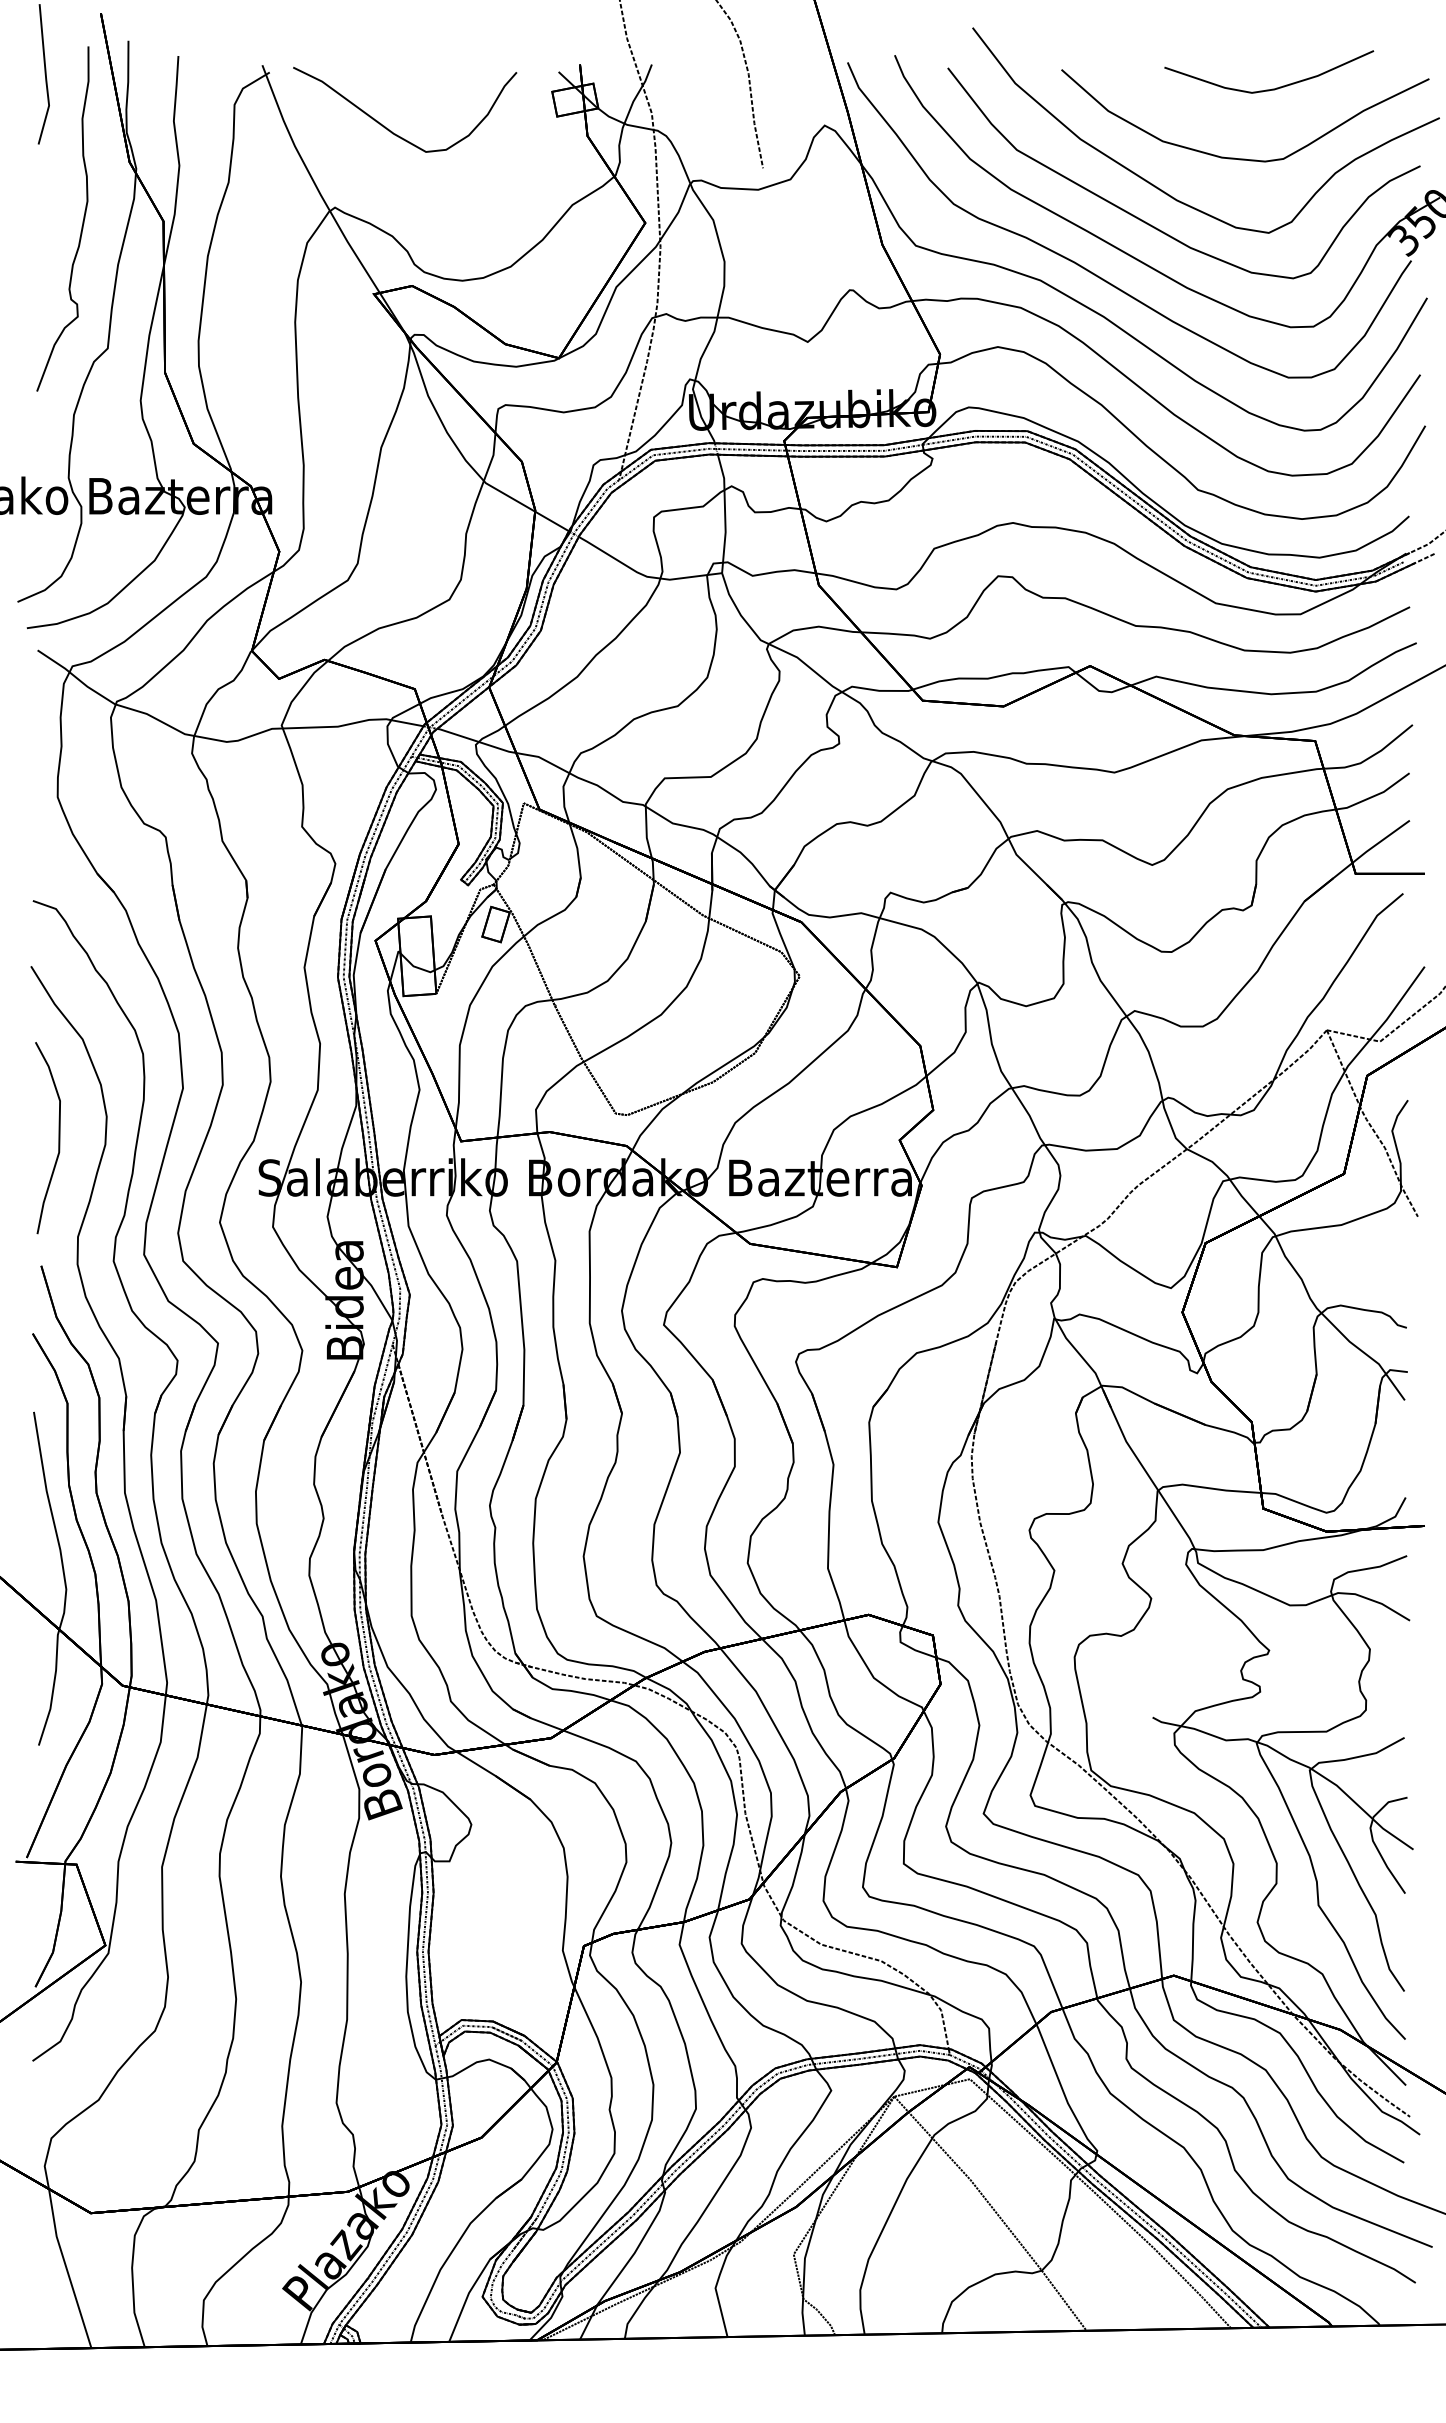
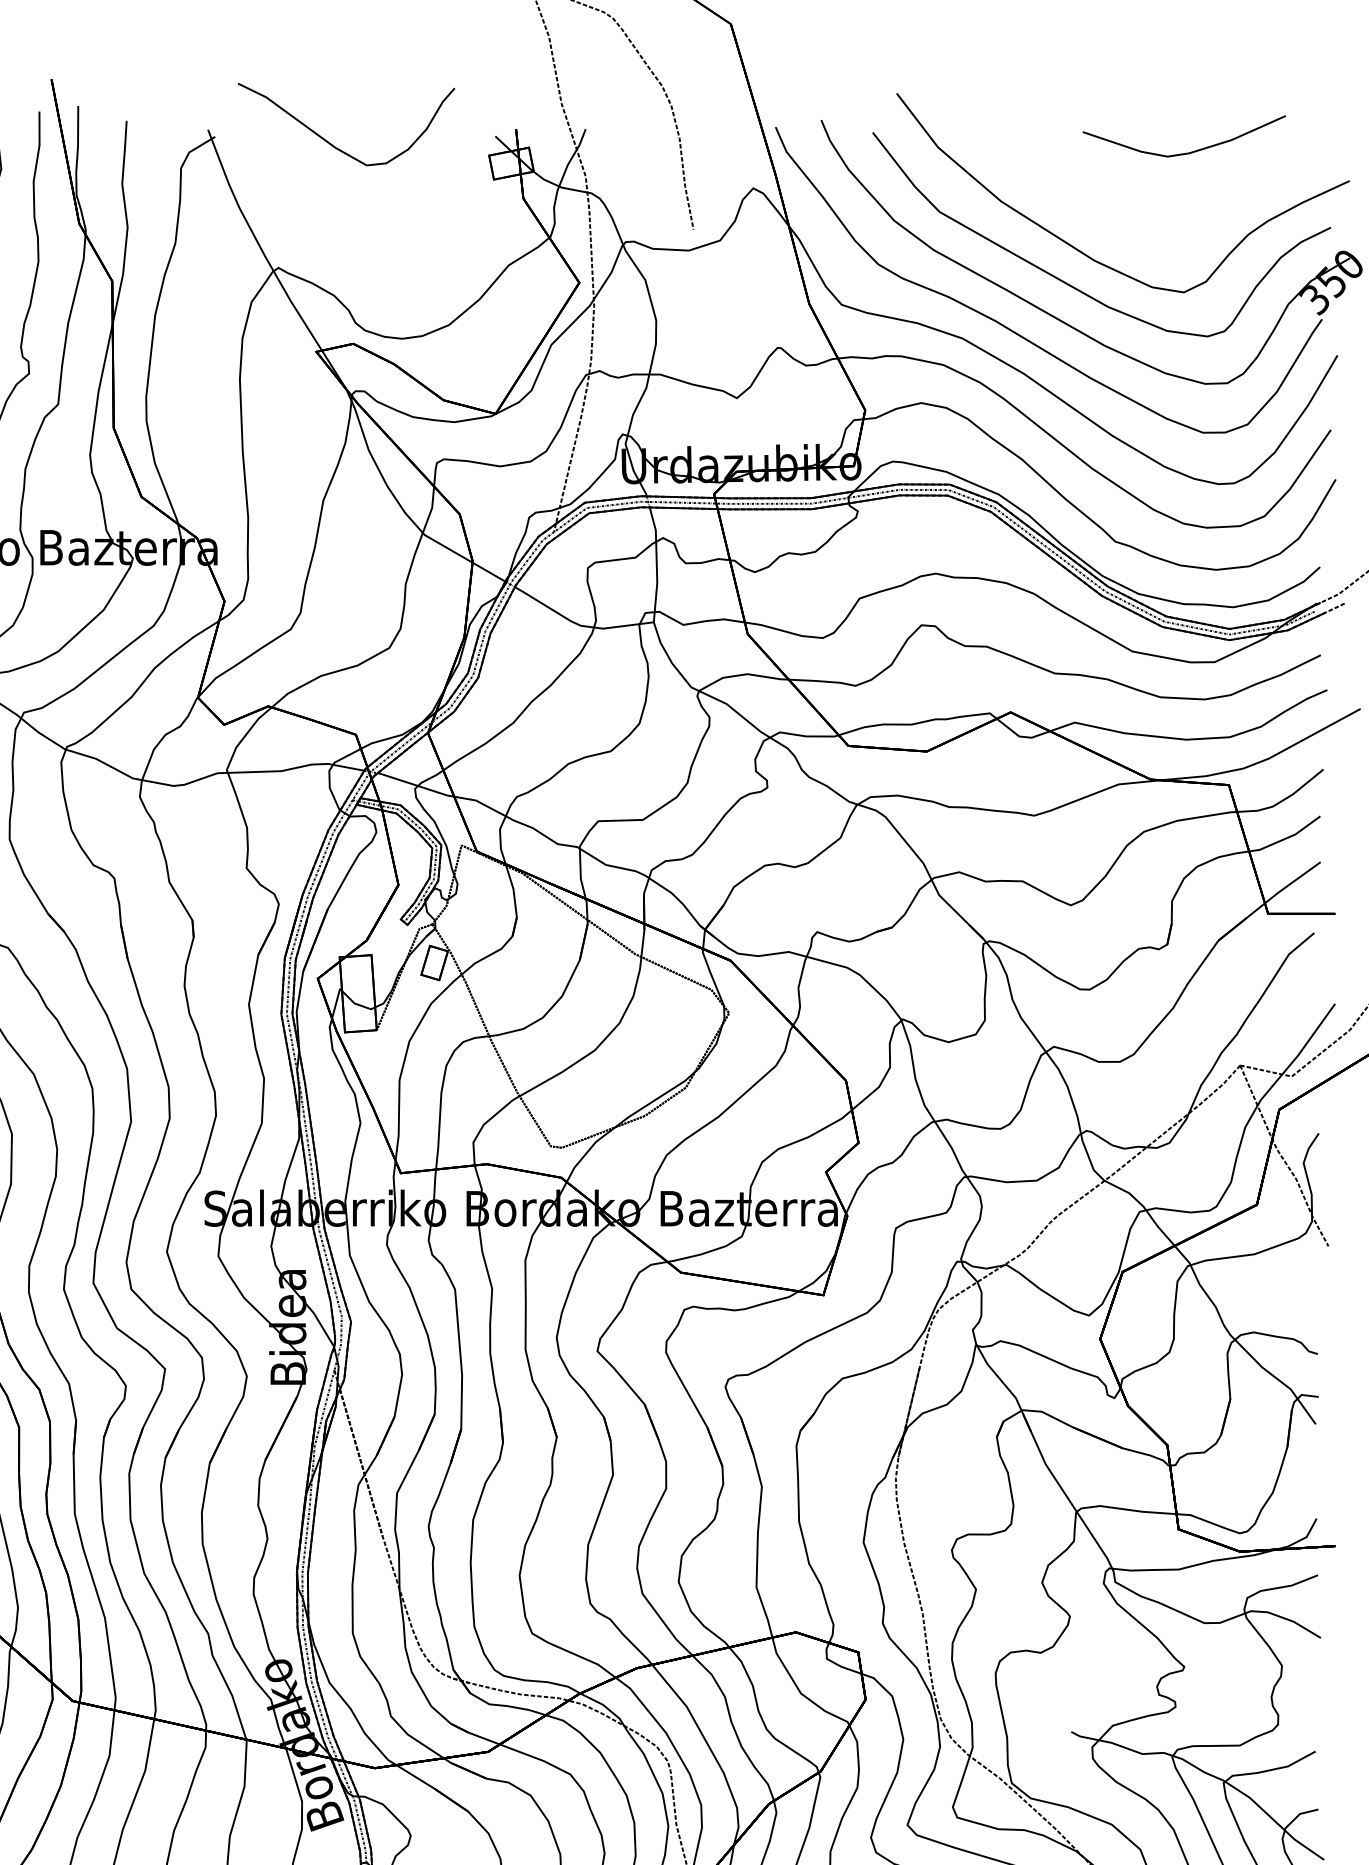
curve: (391, 130) -> (333, 144), moved
curve: (1245, 158) -> (1161, 220), removed

